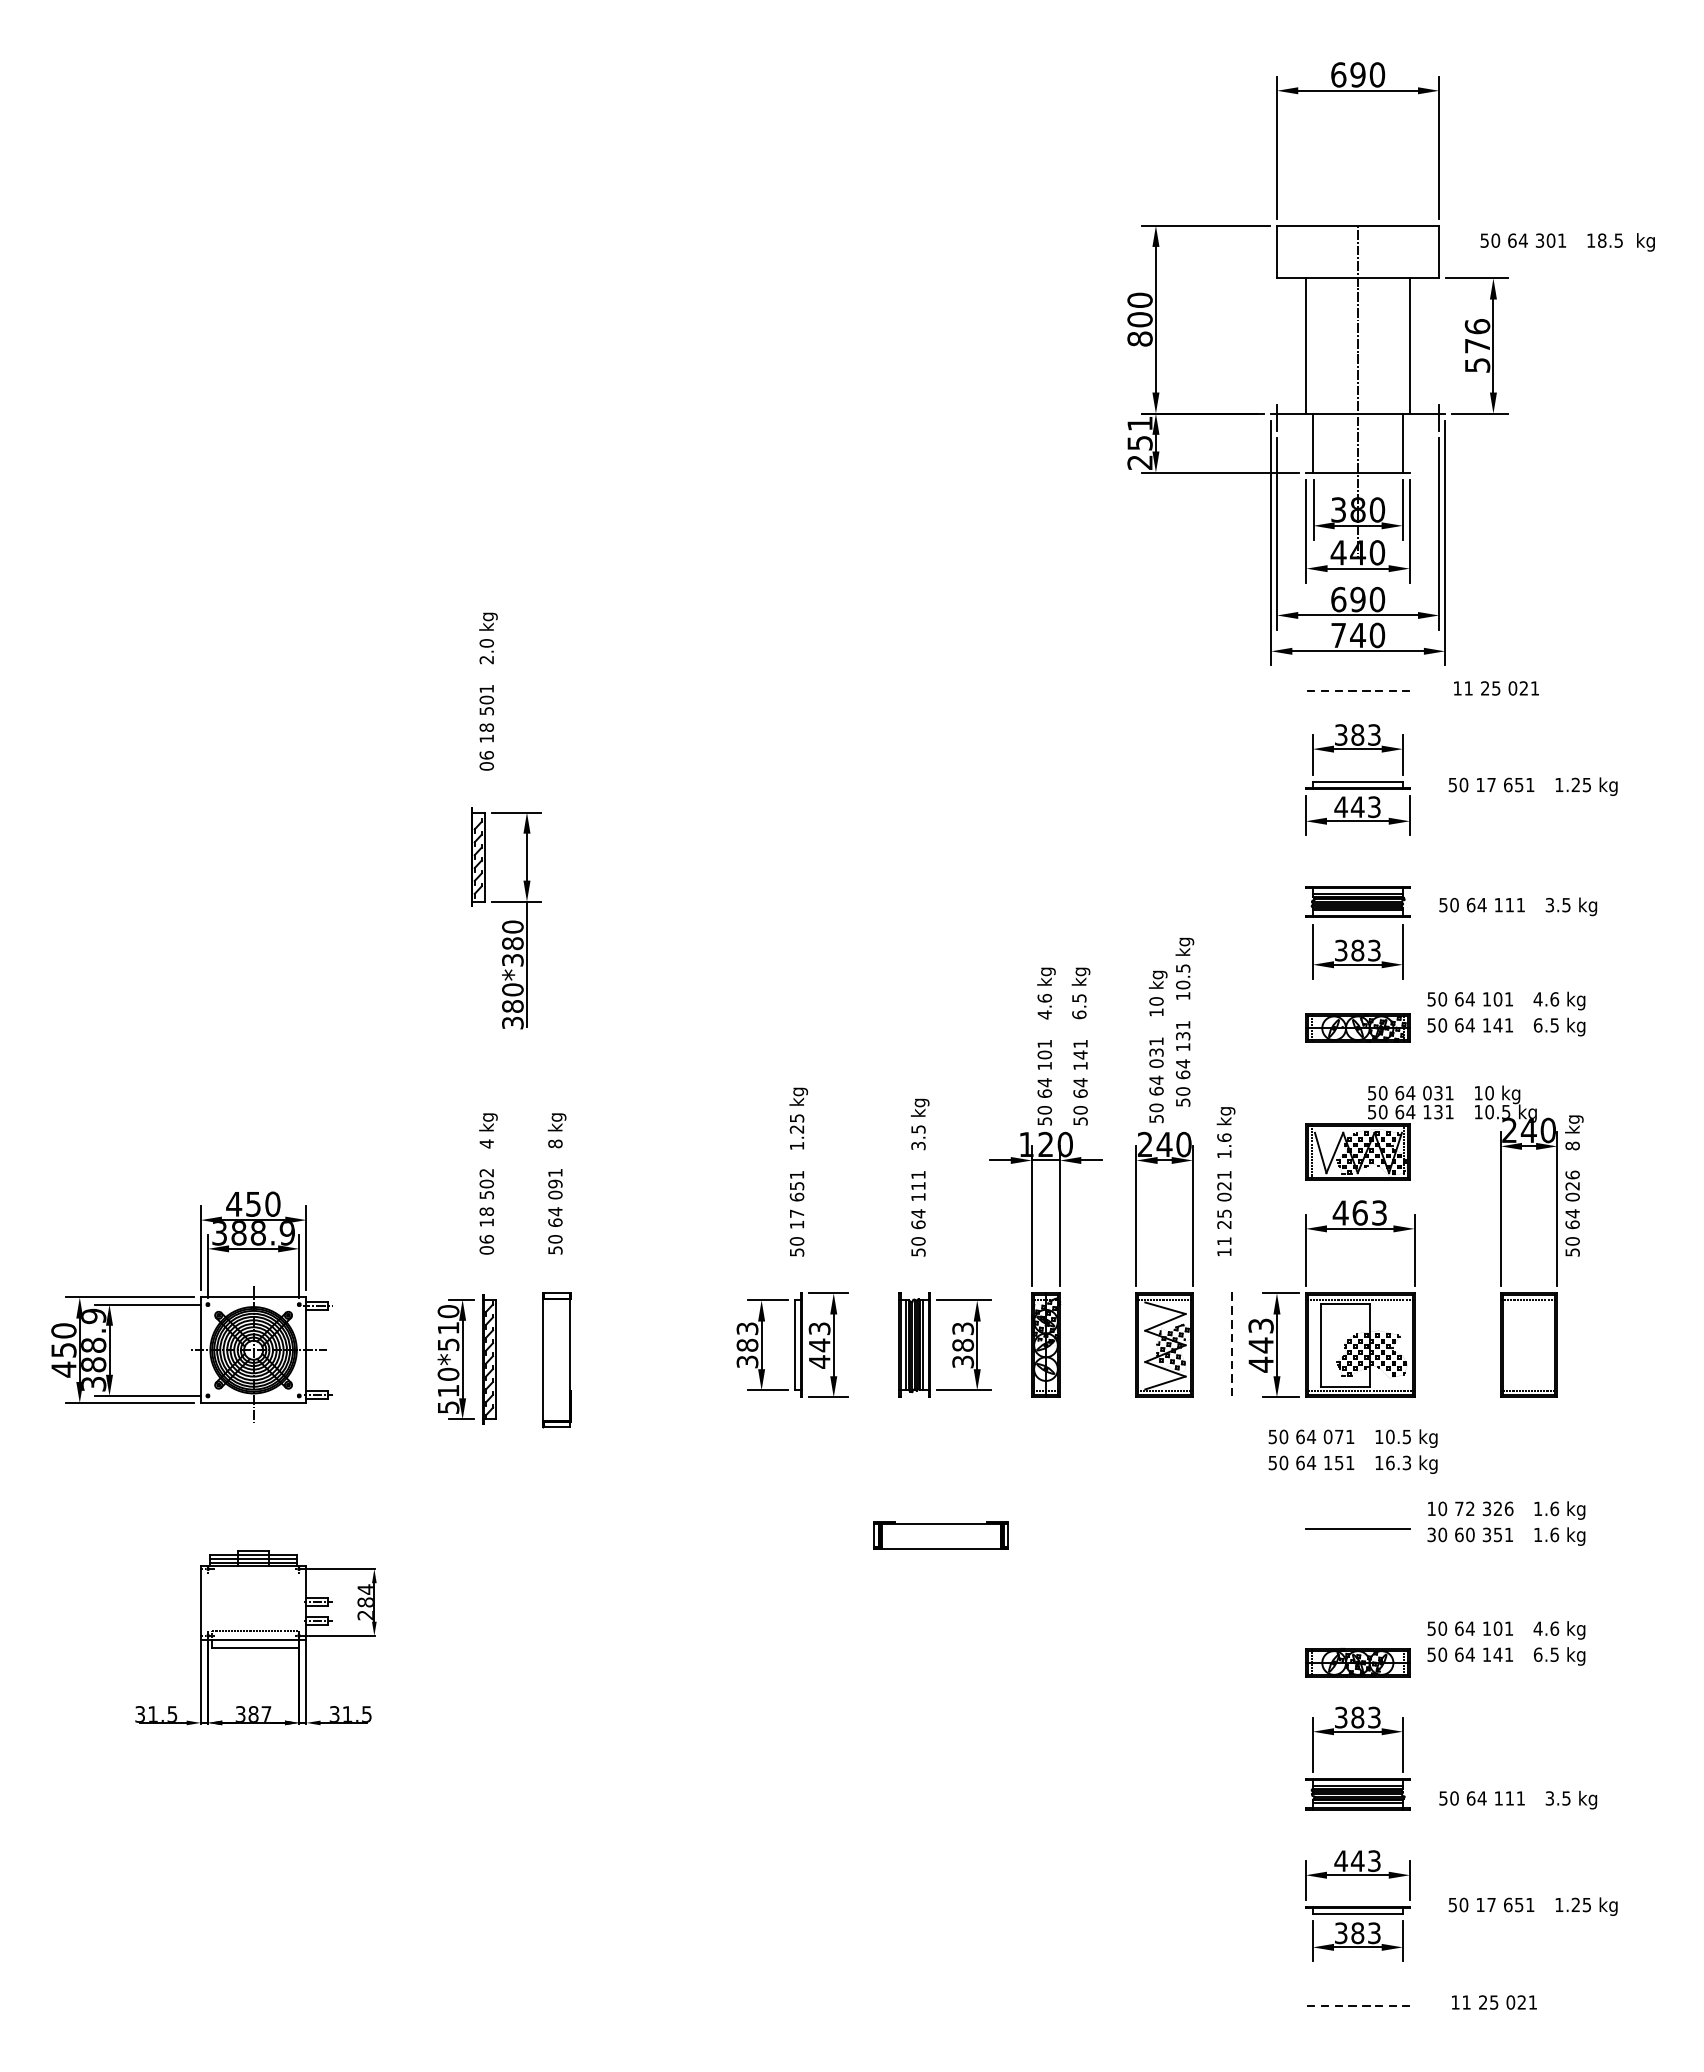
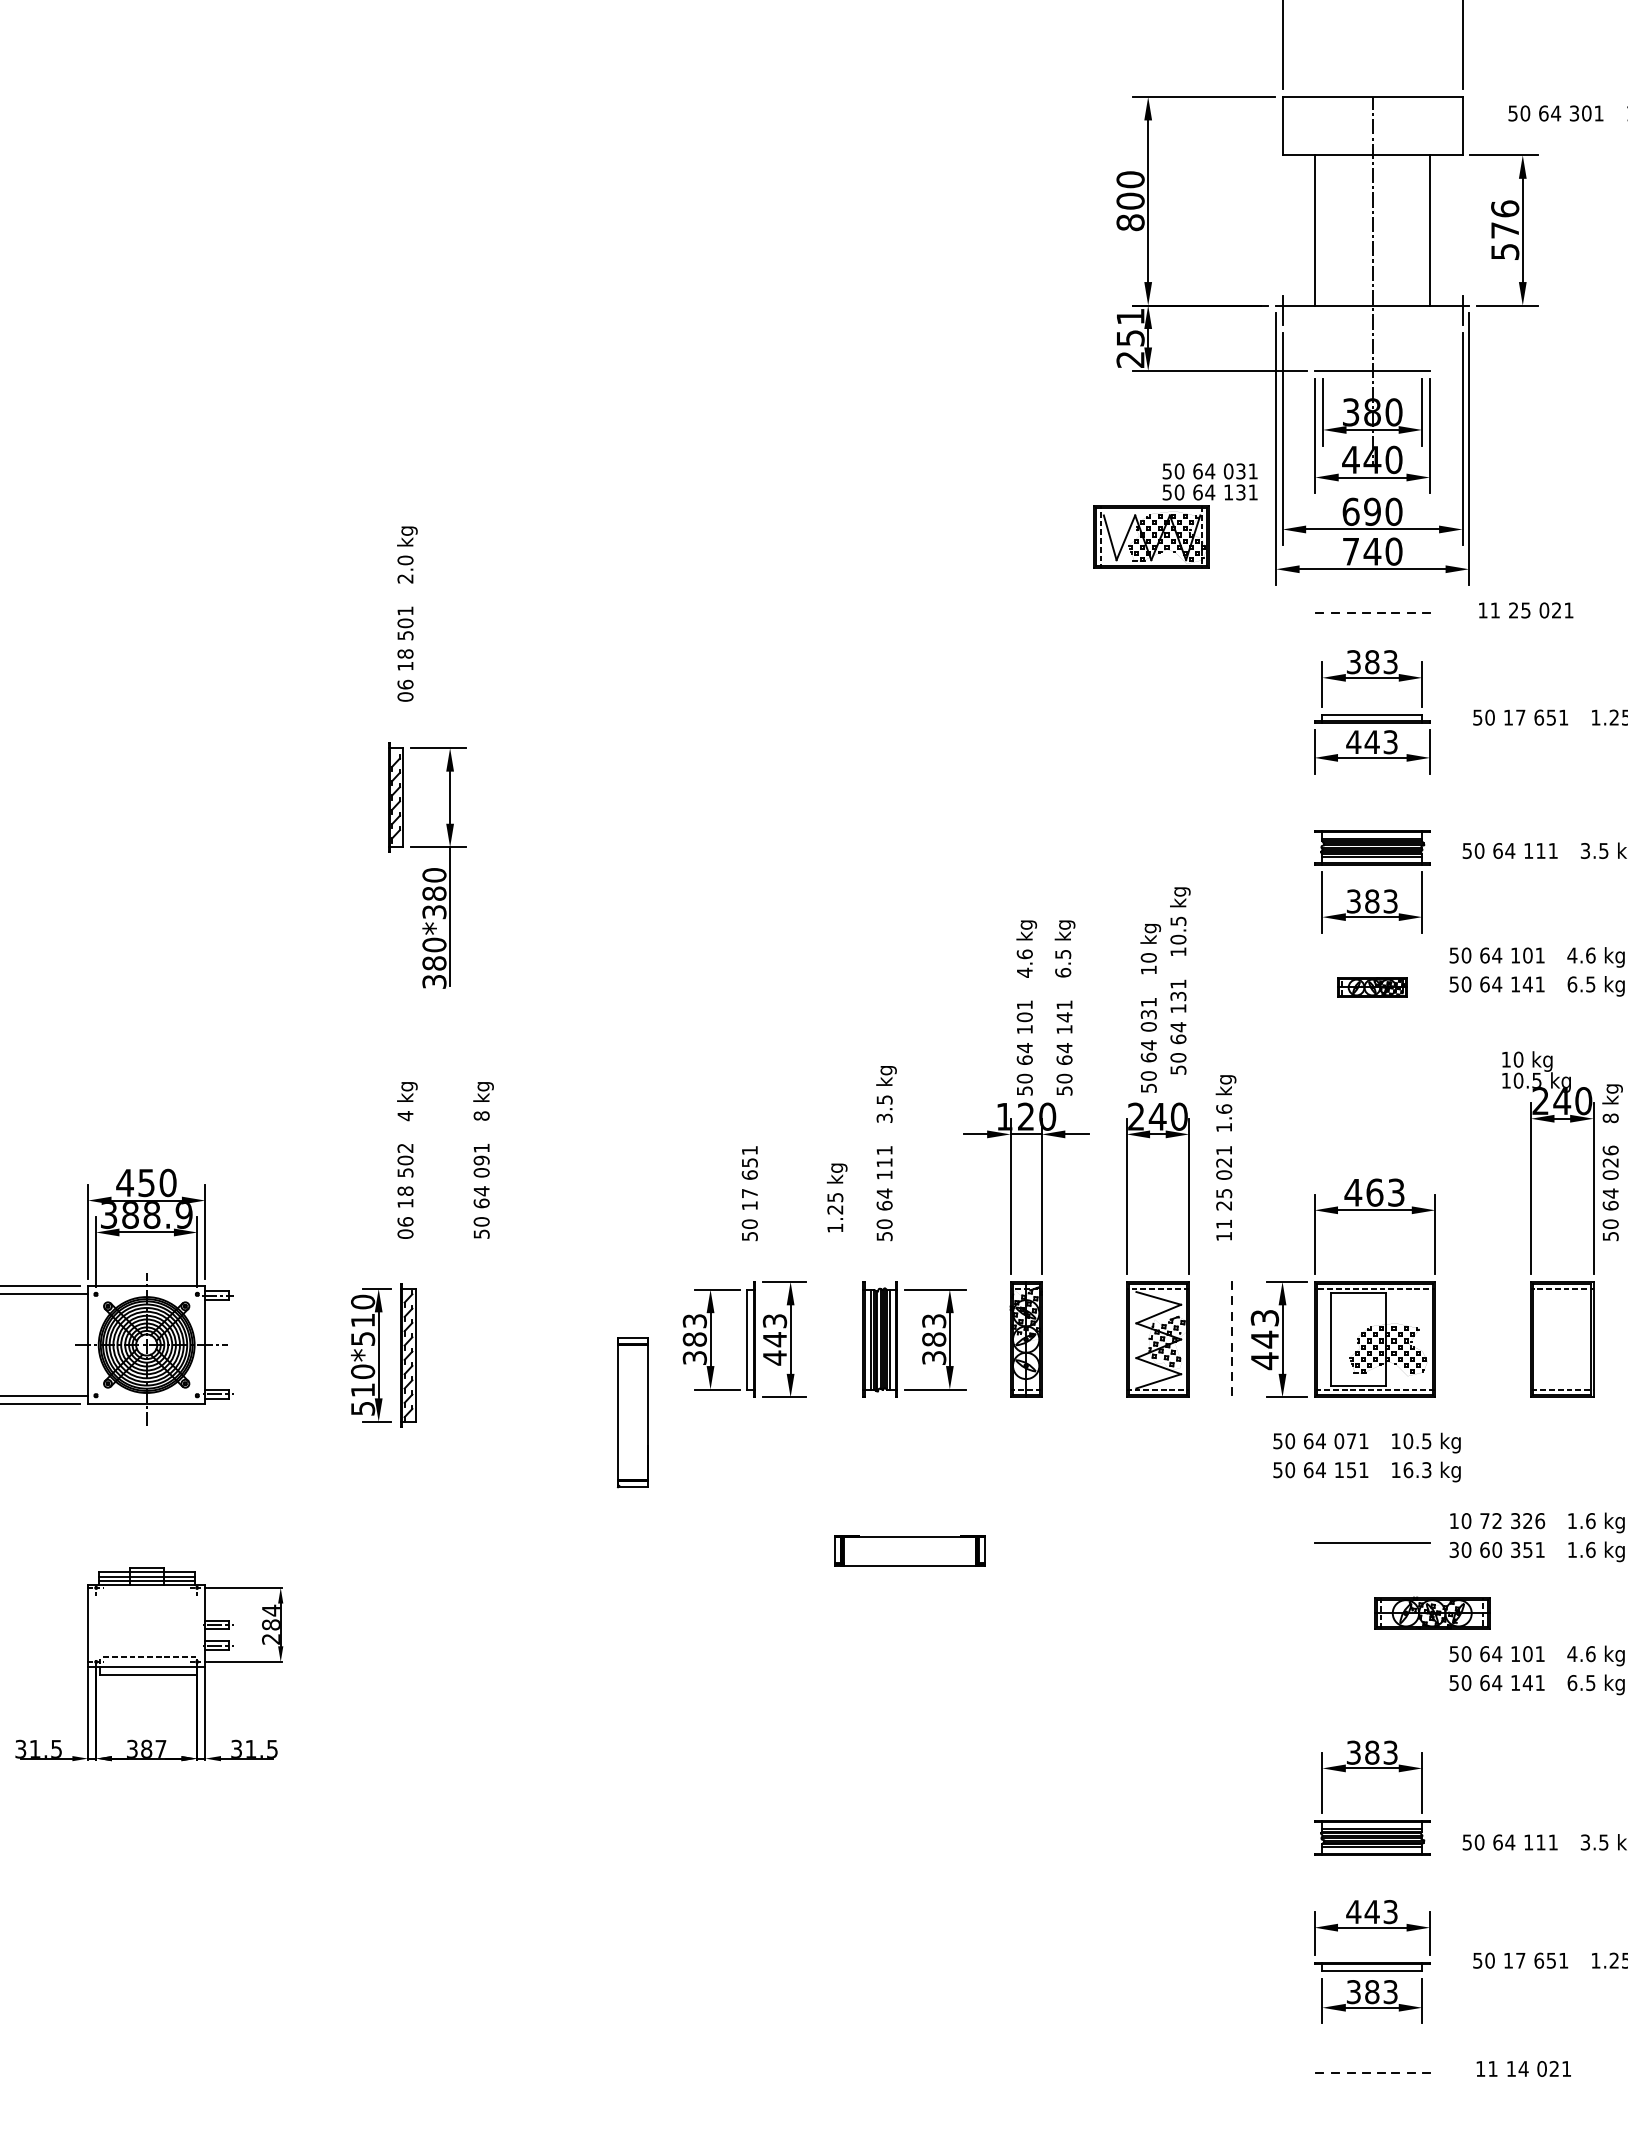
line: (1313, 442) -> (1323, 337), removed
line: (1402, 442) -> (1421, 337), removed
part: (1357, 1027) -> (1371, 986), size x0.6
text: (798, 1118) -> (836, 1197), moved
part: (1379, 1133) -> (1175, 516), moved
part: (556, 1360) -> (632, 1412), moved
part: (1357, 1662) -> (1431, 1612), moved
text: (1488, 2002) -> (1517, 2068), 25 -> 14

